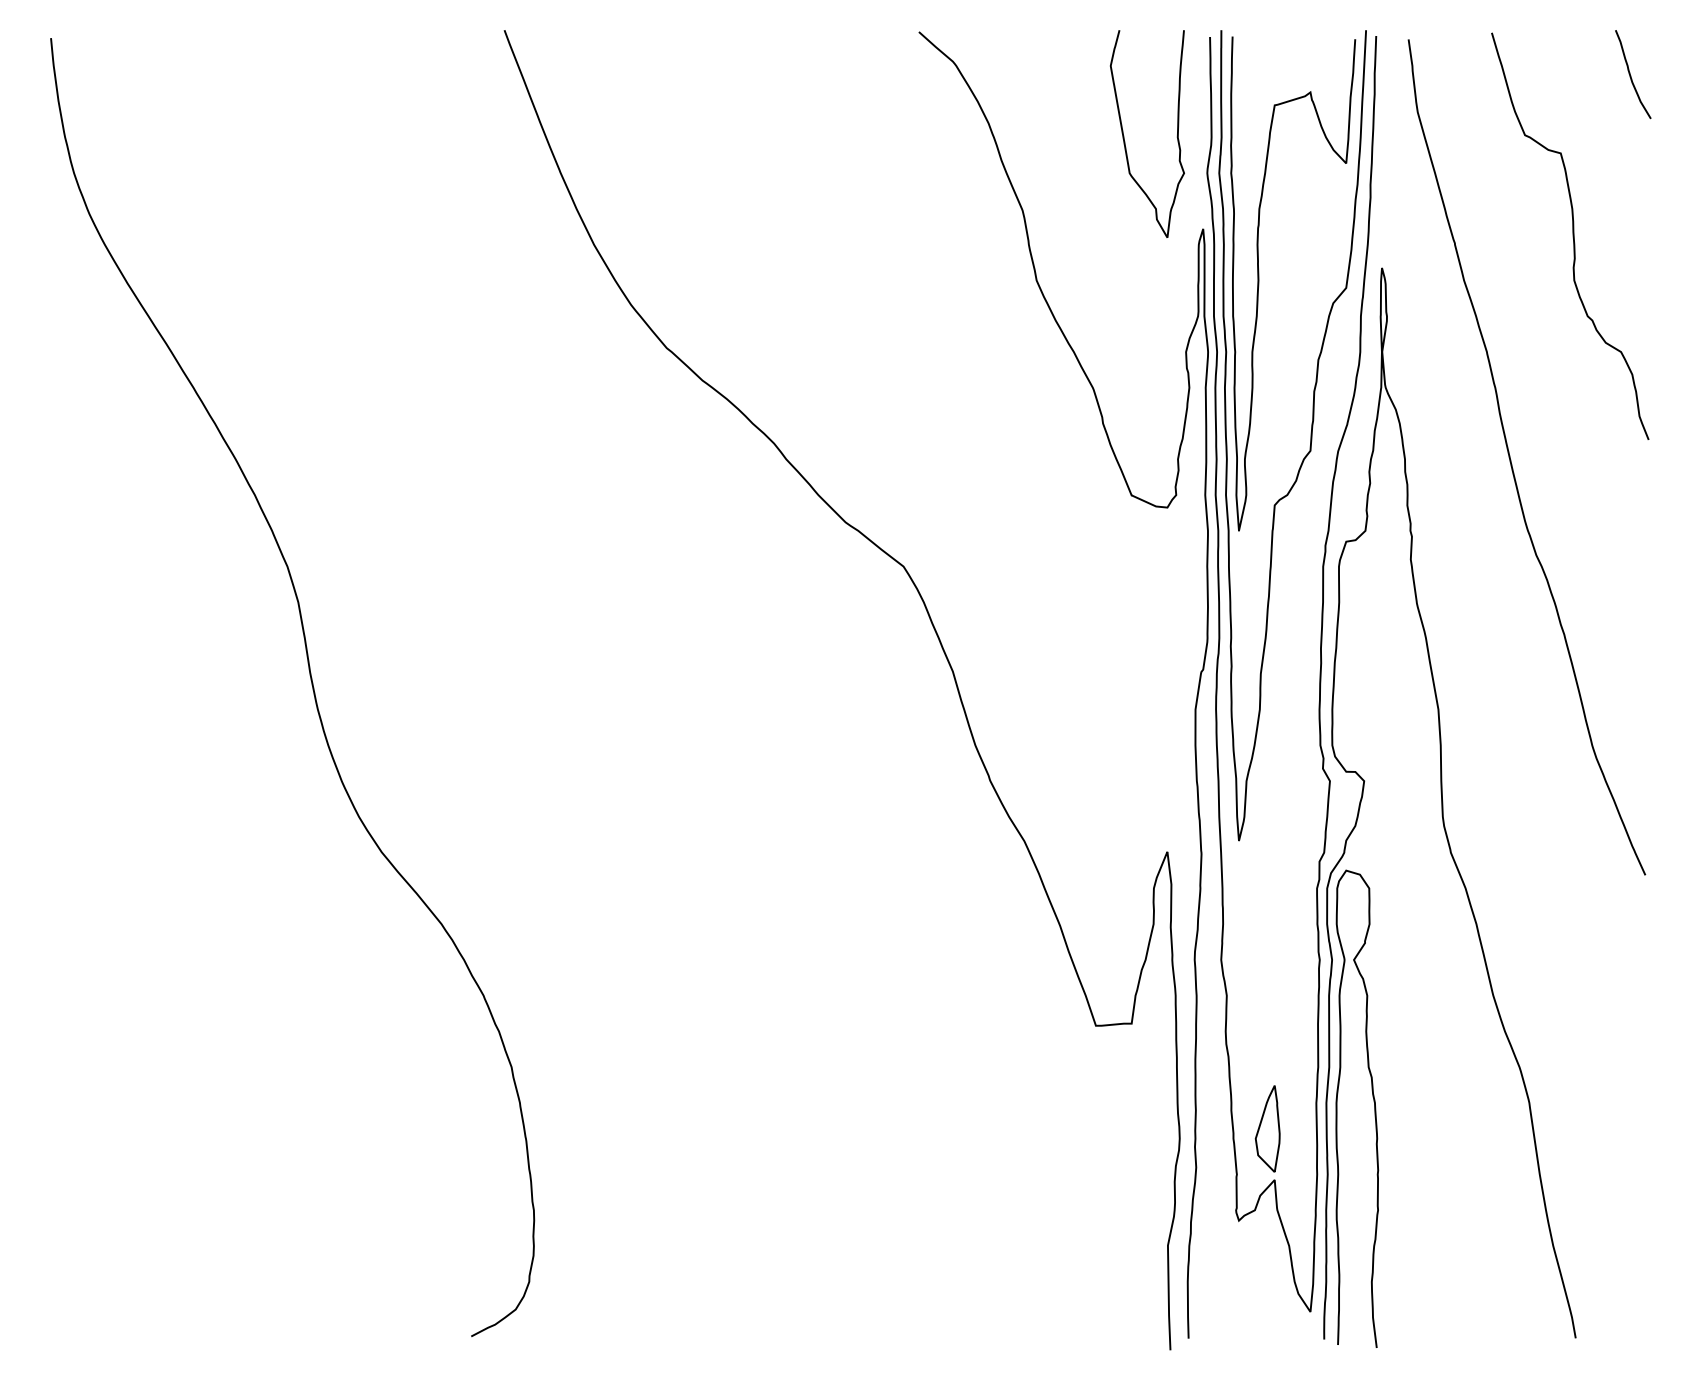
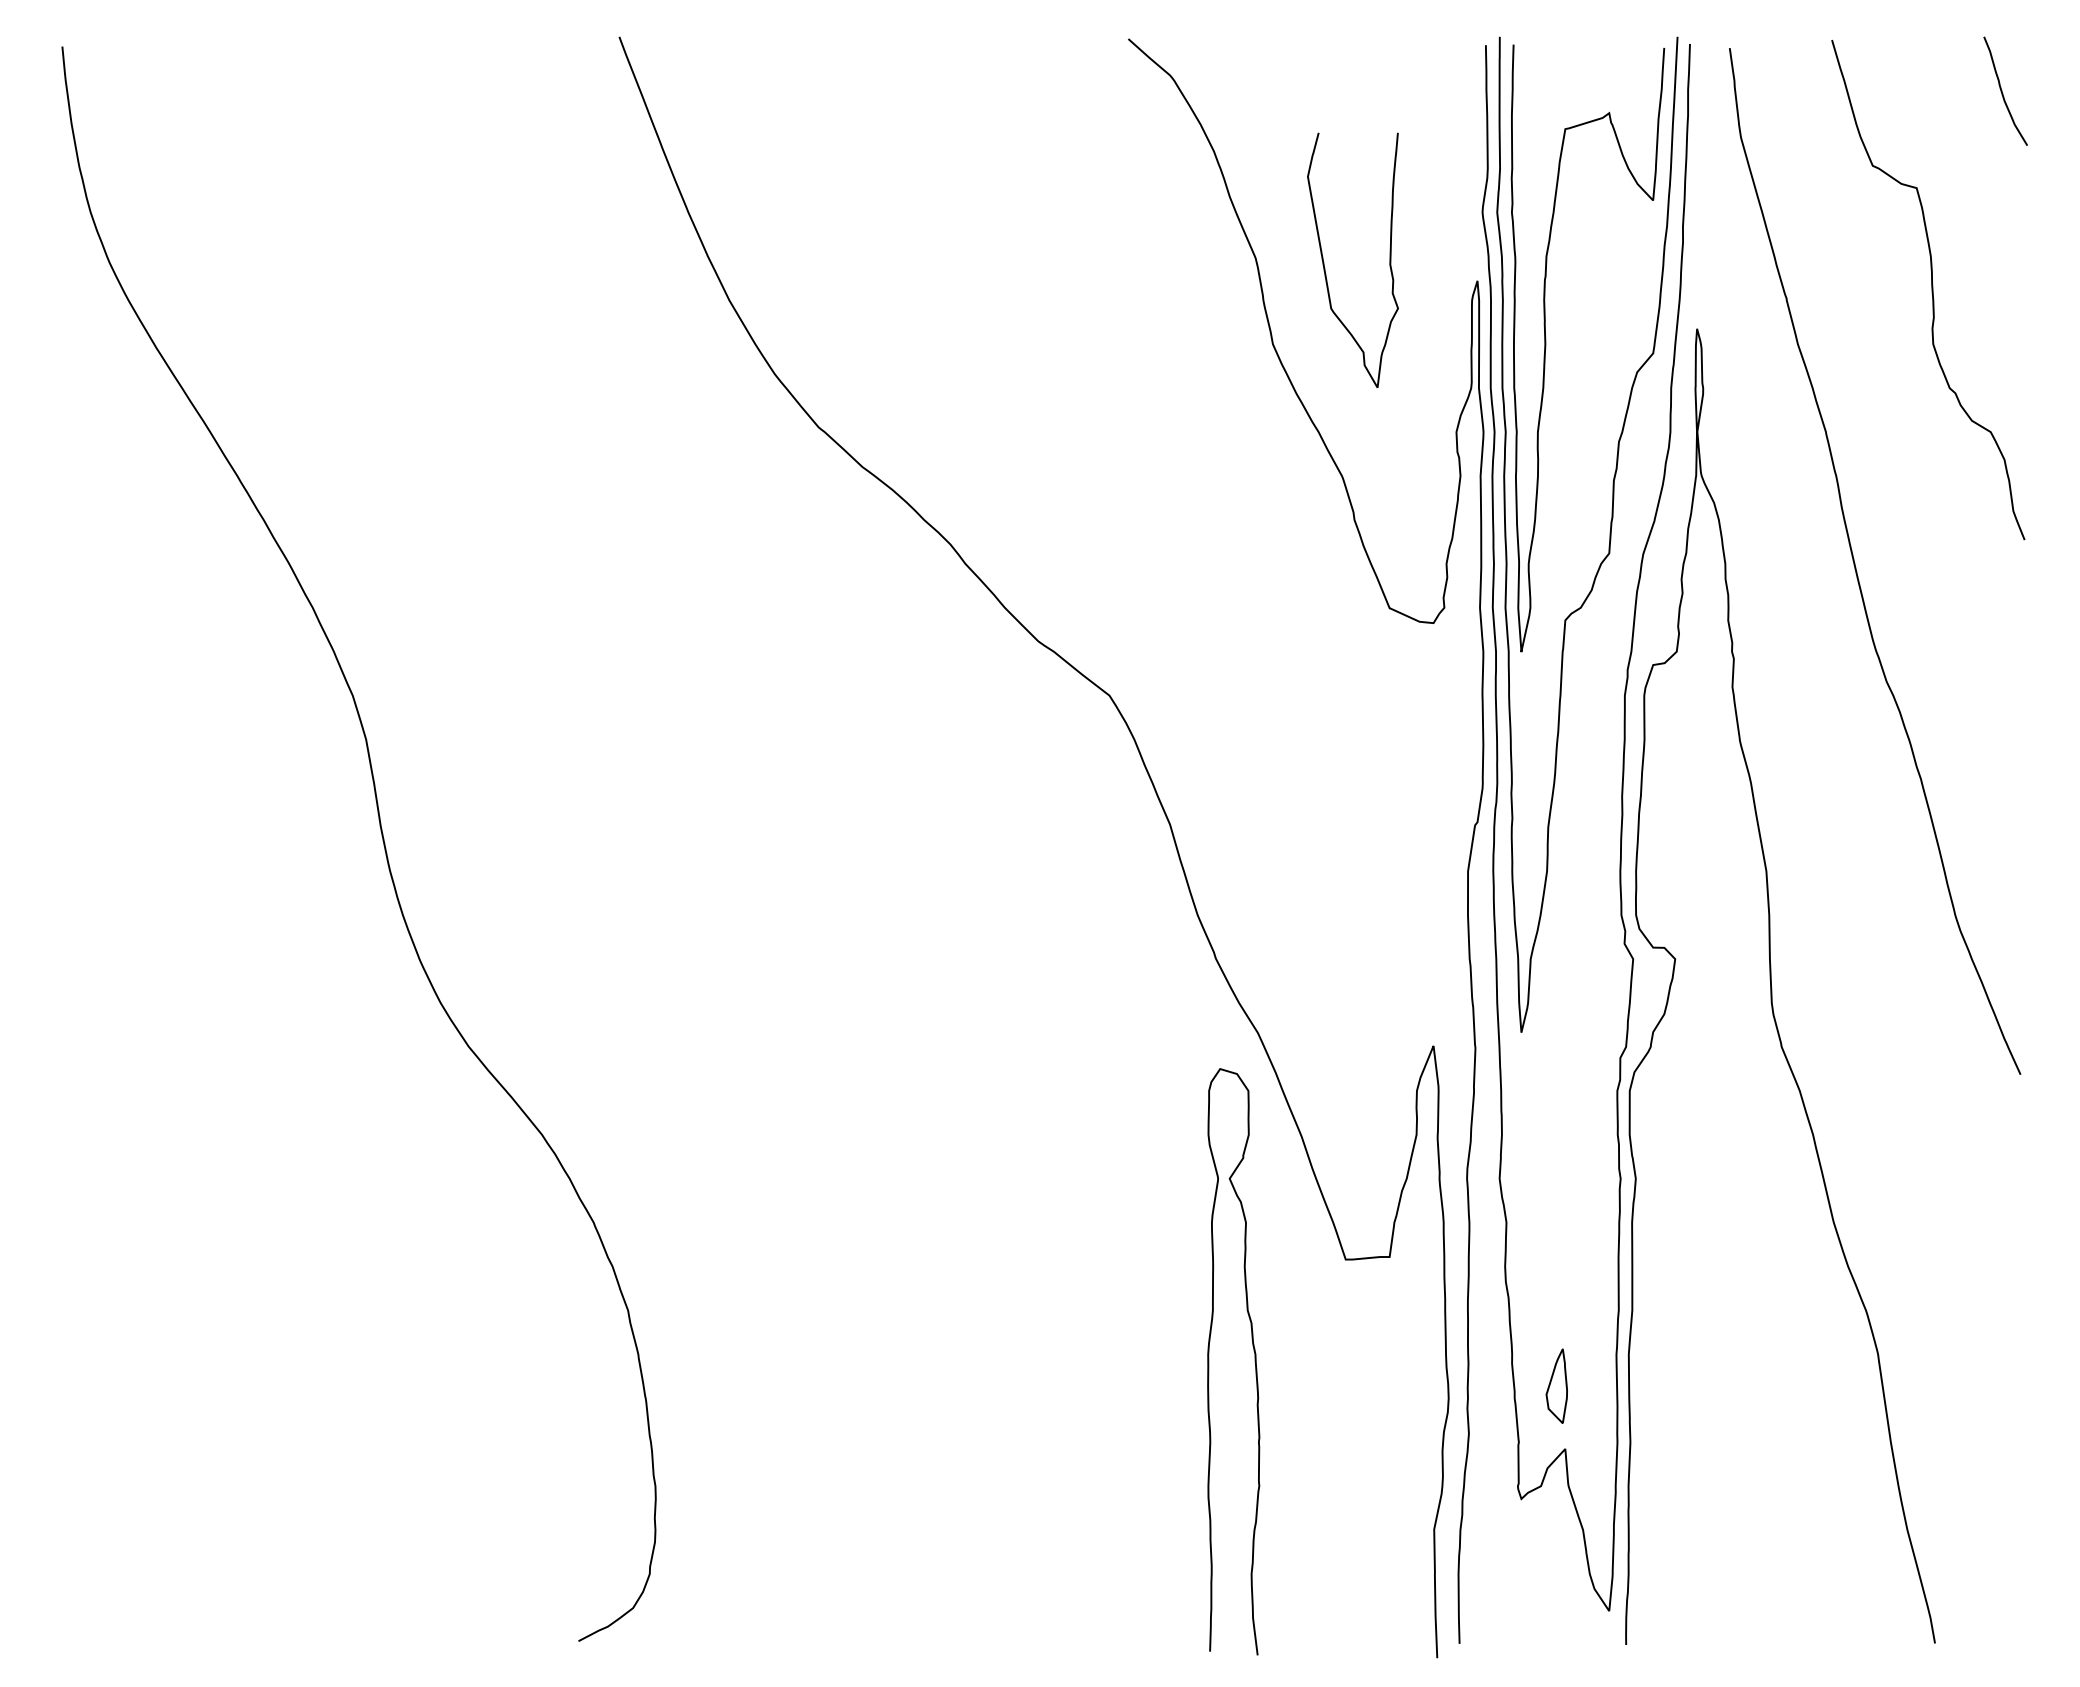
curve: (1124, 135) -> (1324, 262), moved
curve: (1374, 1108) -> (1254, 1361), moved
part: (1267, 1128) -> (1556, 1385), size x0.7

